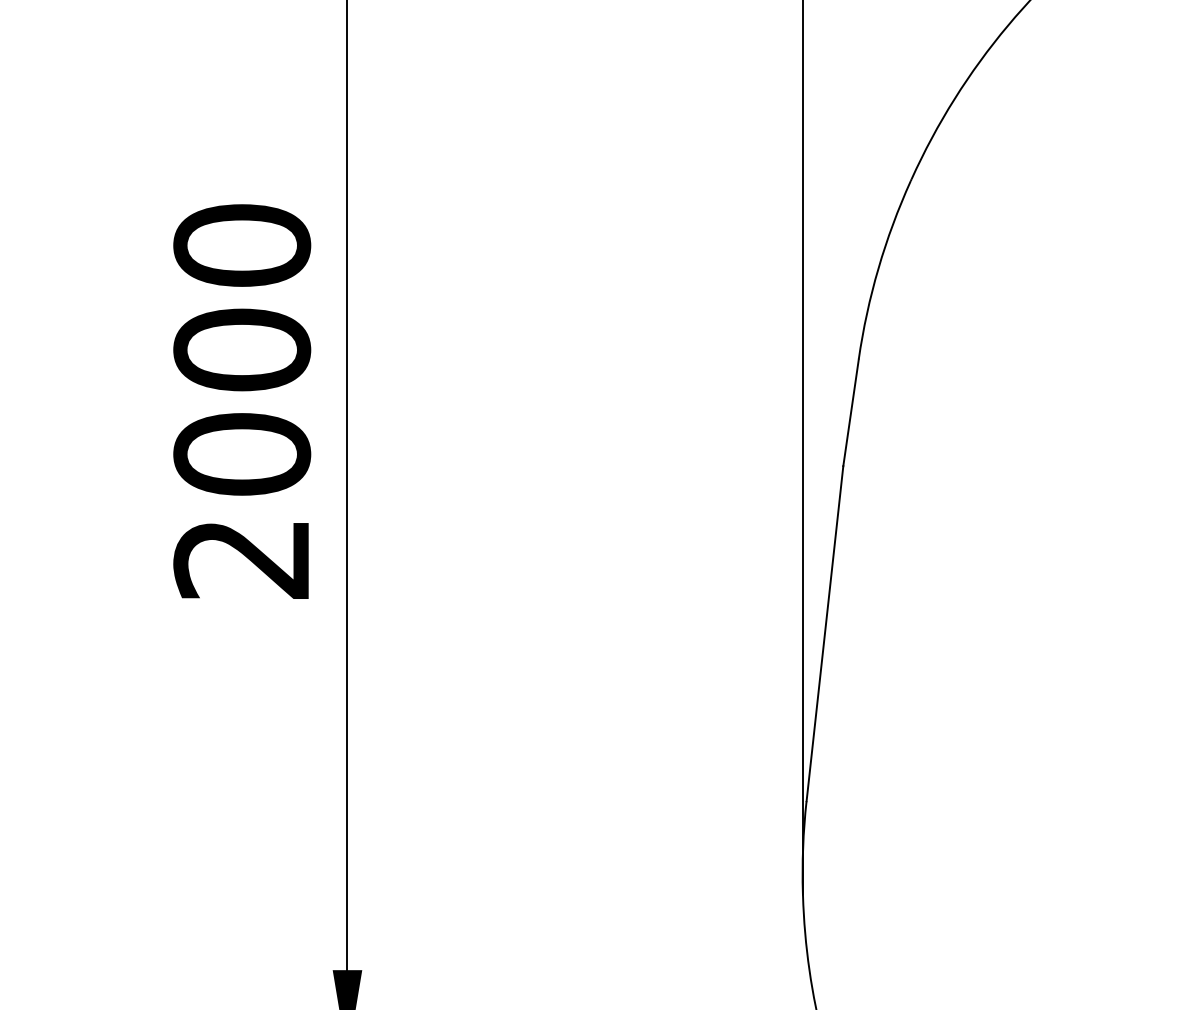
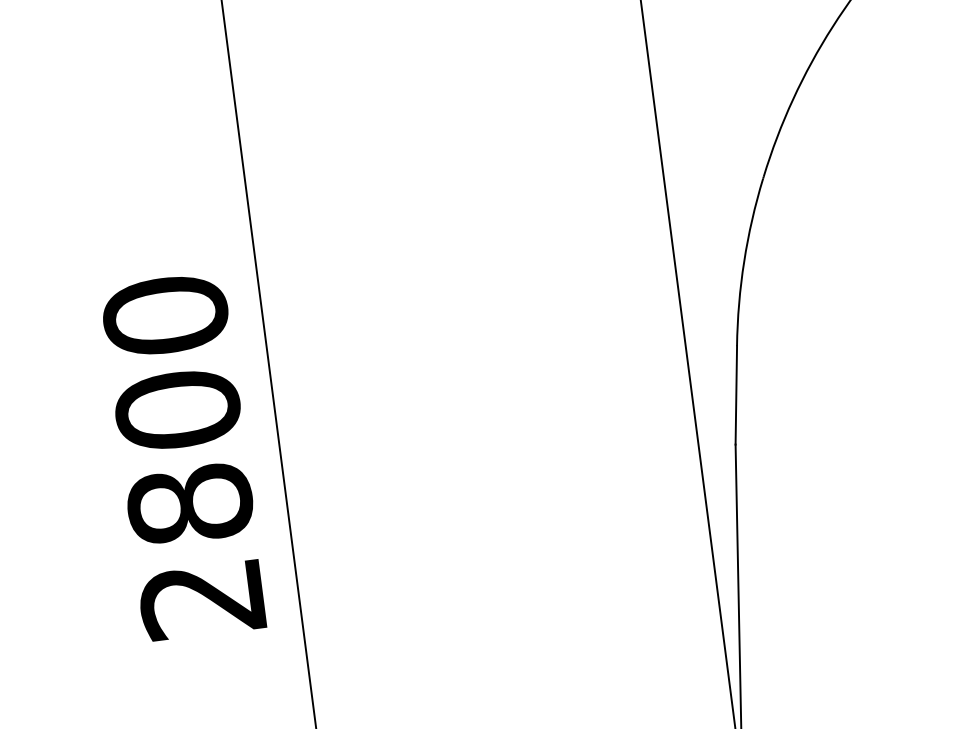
text: (242, 454) -> (190, 504), 2000 -> 2800

